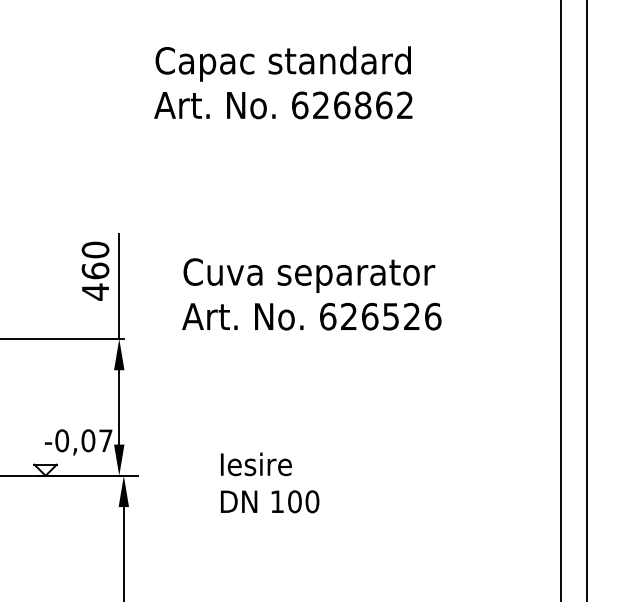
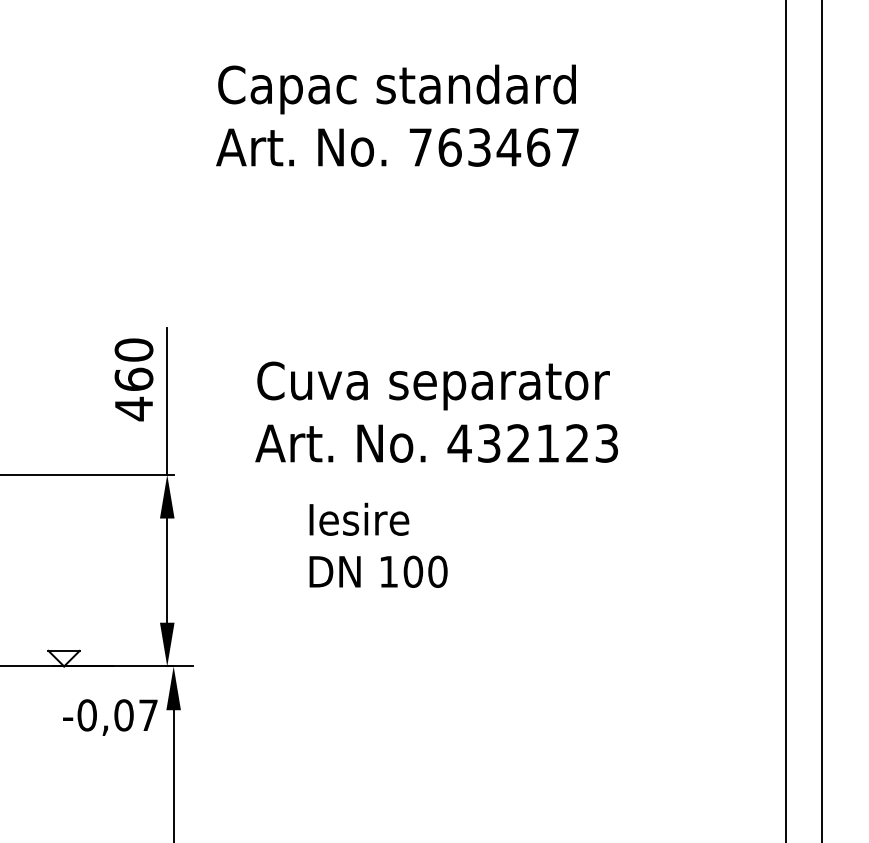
text: (352, 105) -> (493, 147), 626862 -> 763467
text: (379, 316) -> (532, 443), 626526 -> 432123
text: (78, 442) -> (110, 717), moved
text: (270, 482) -> (378, 544), moved

